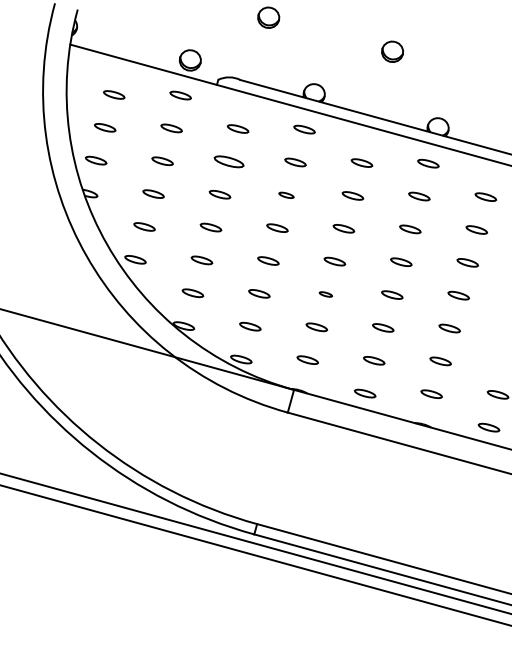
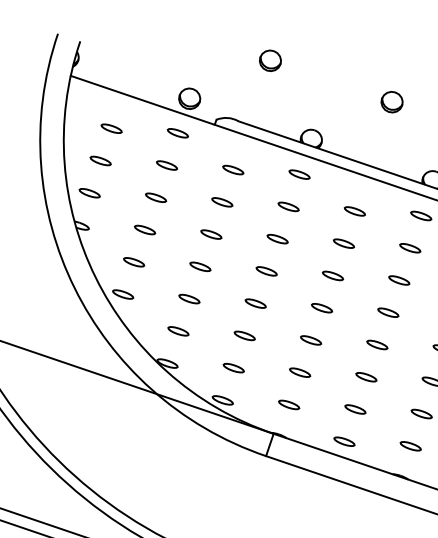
part: (228, 161) -> (221, 201), size x0.71
part: (286, 195) -> (277, 239), size x1.43
part: (325, 294) -> (310, 340), size x1.67

